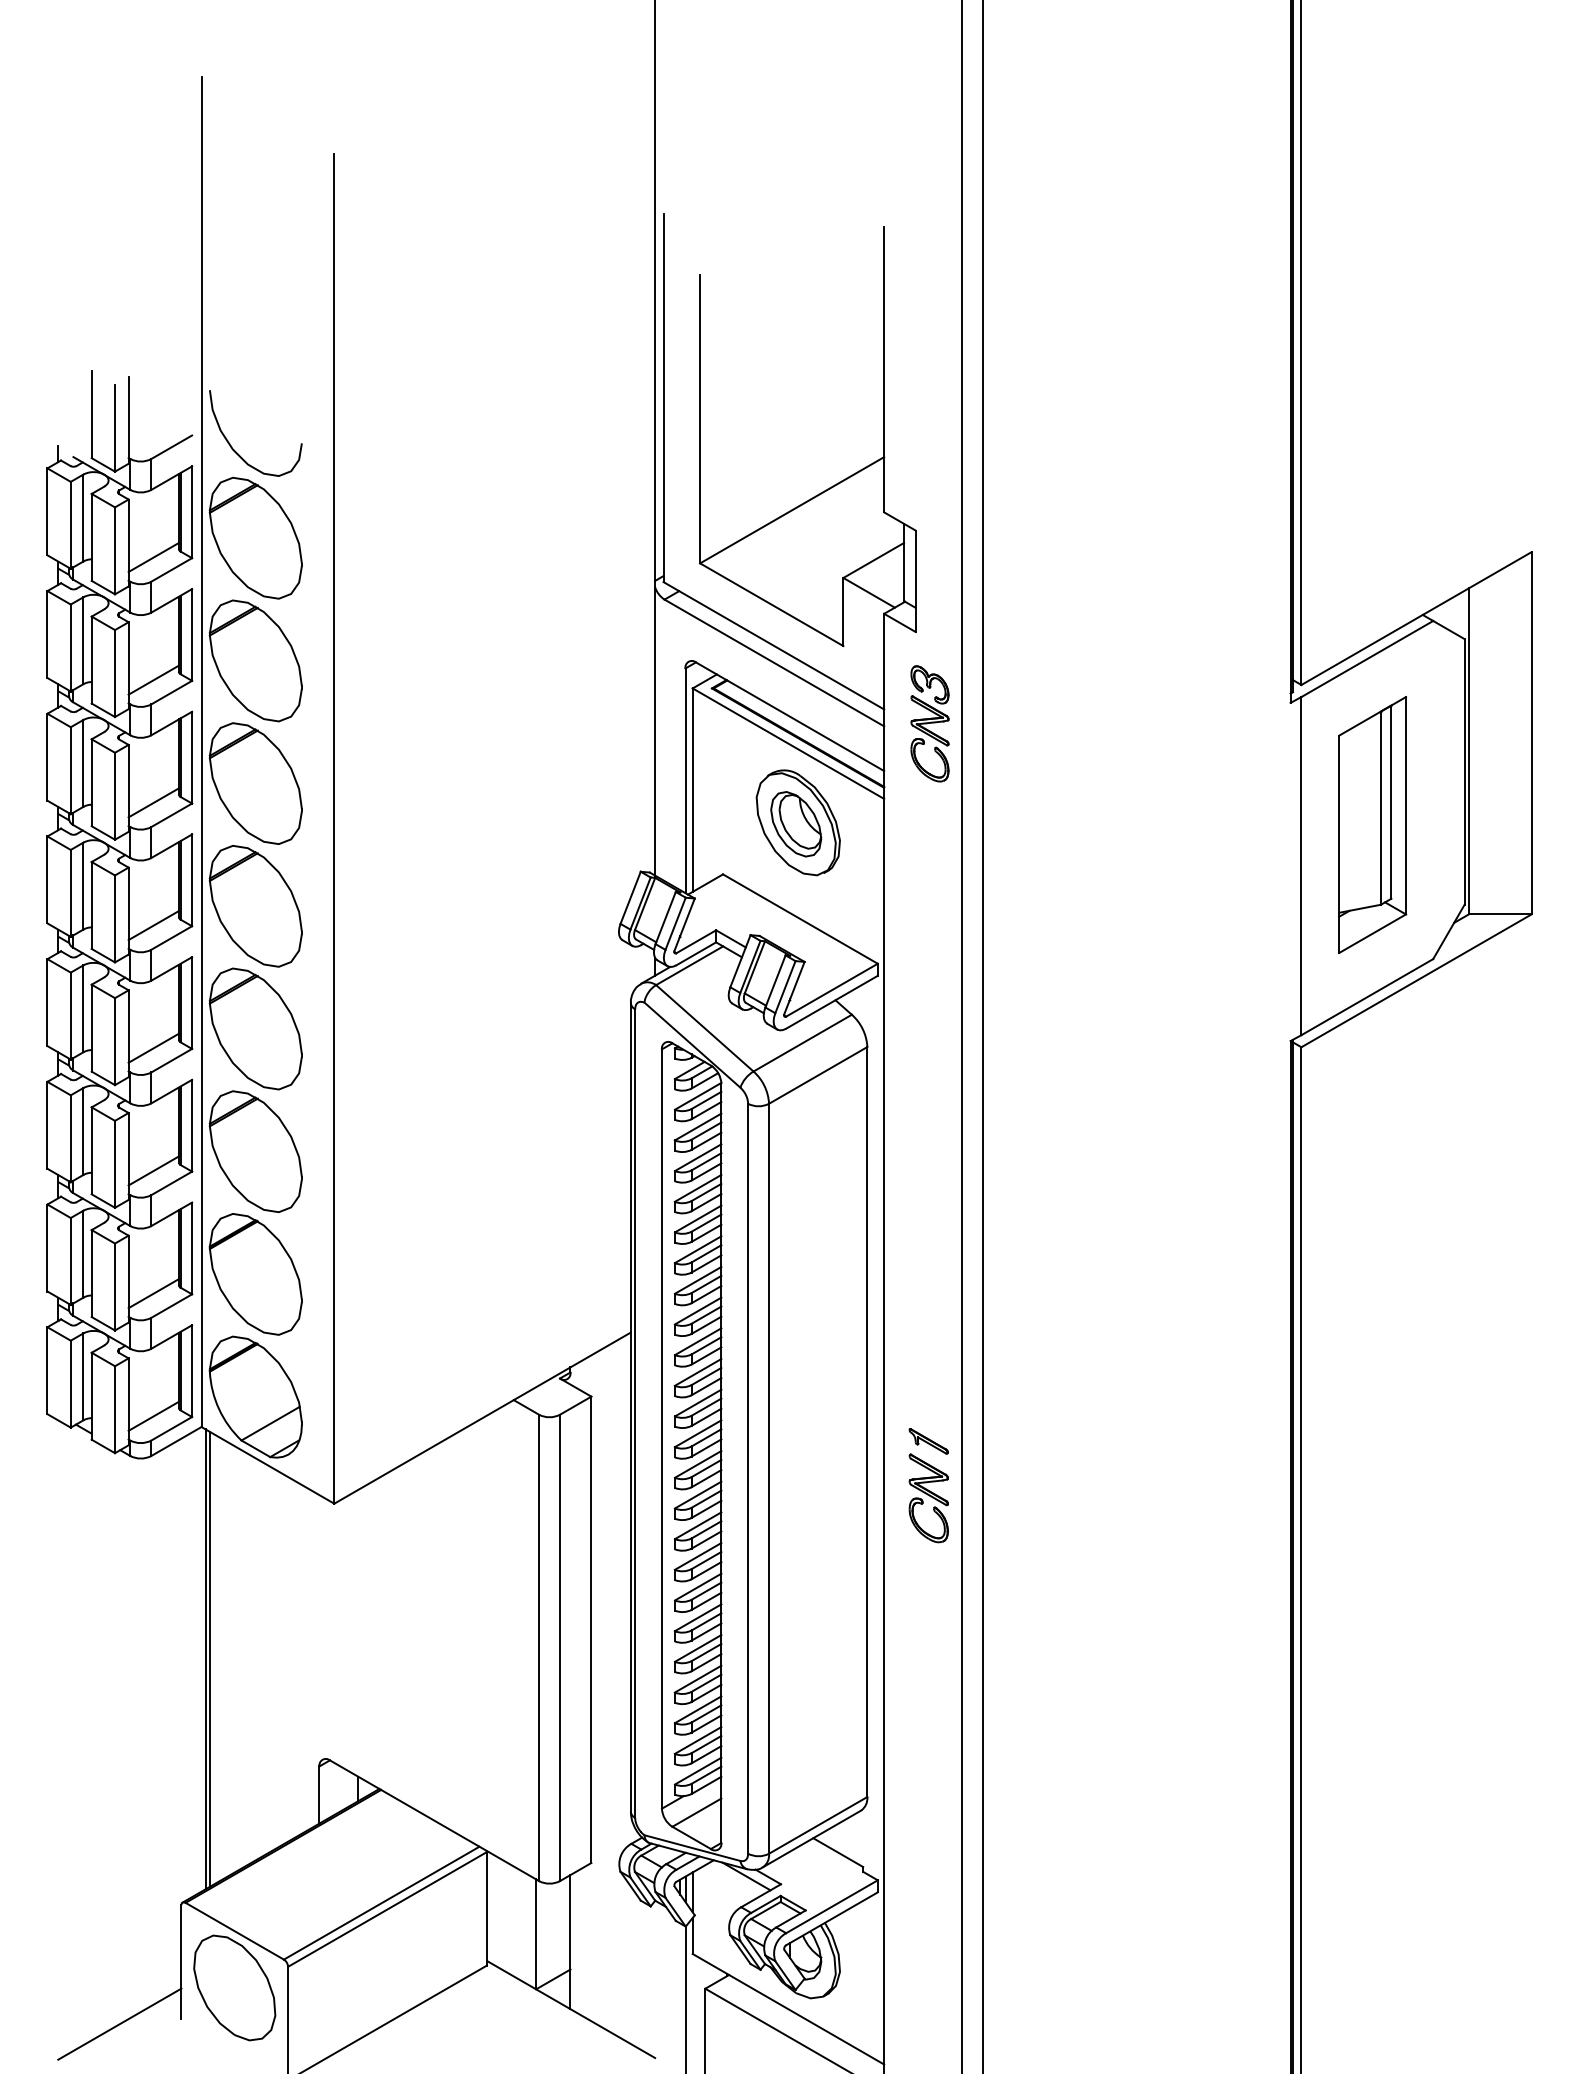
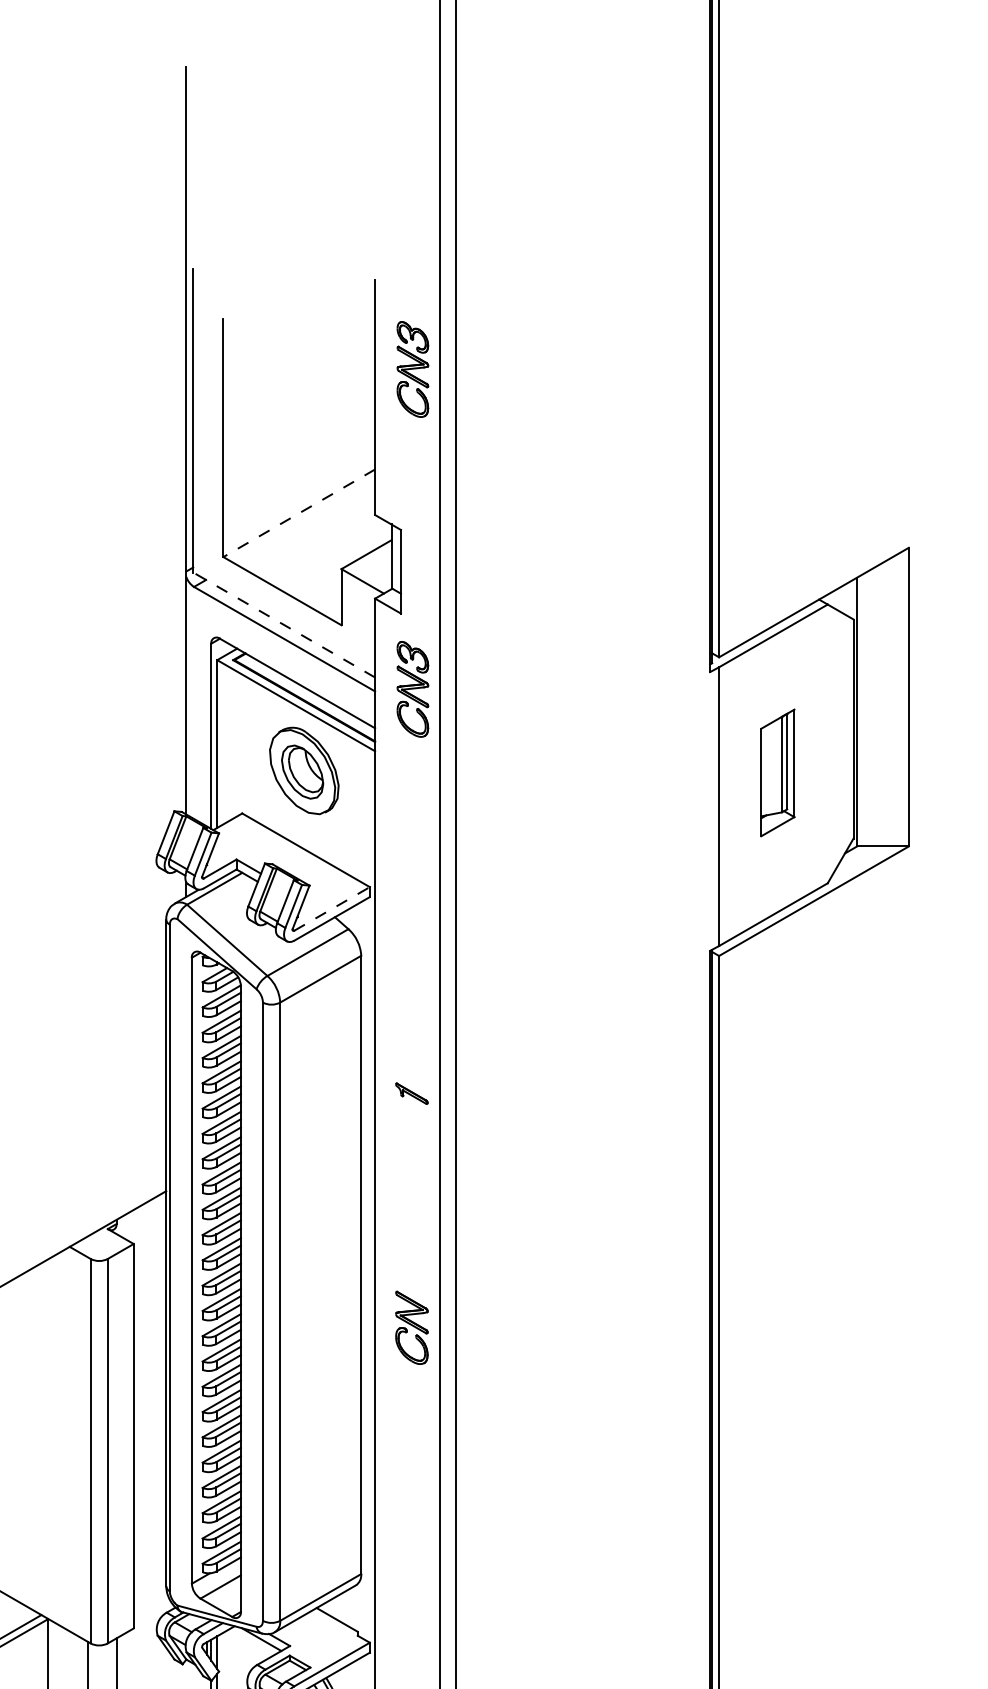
part: (929, 335) -> (412, 369), added
line: (791, 510) -> (298, 513), solid -> dashed
line: (773, 645) -> (283, 624), solid -> dashed
part: (1372, 825) -> (777, 773), size x0.6
line: (832, 990) -> (332, 909), solid -> dashed
part: (928, 1441) -> (411, 1093), moved

